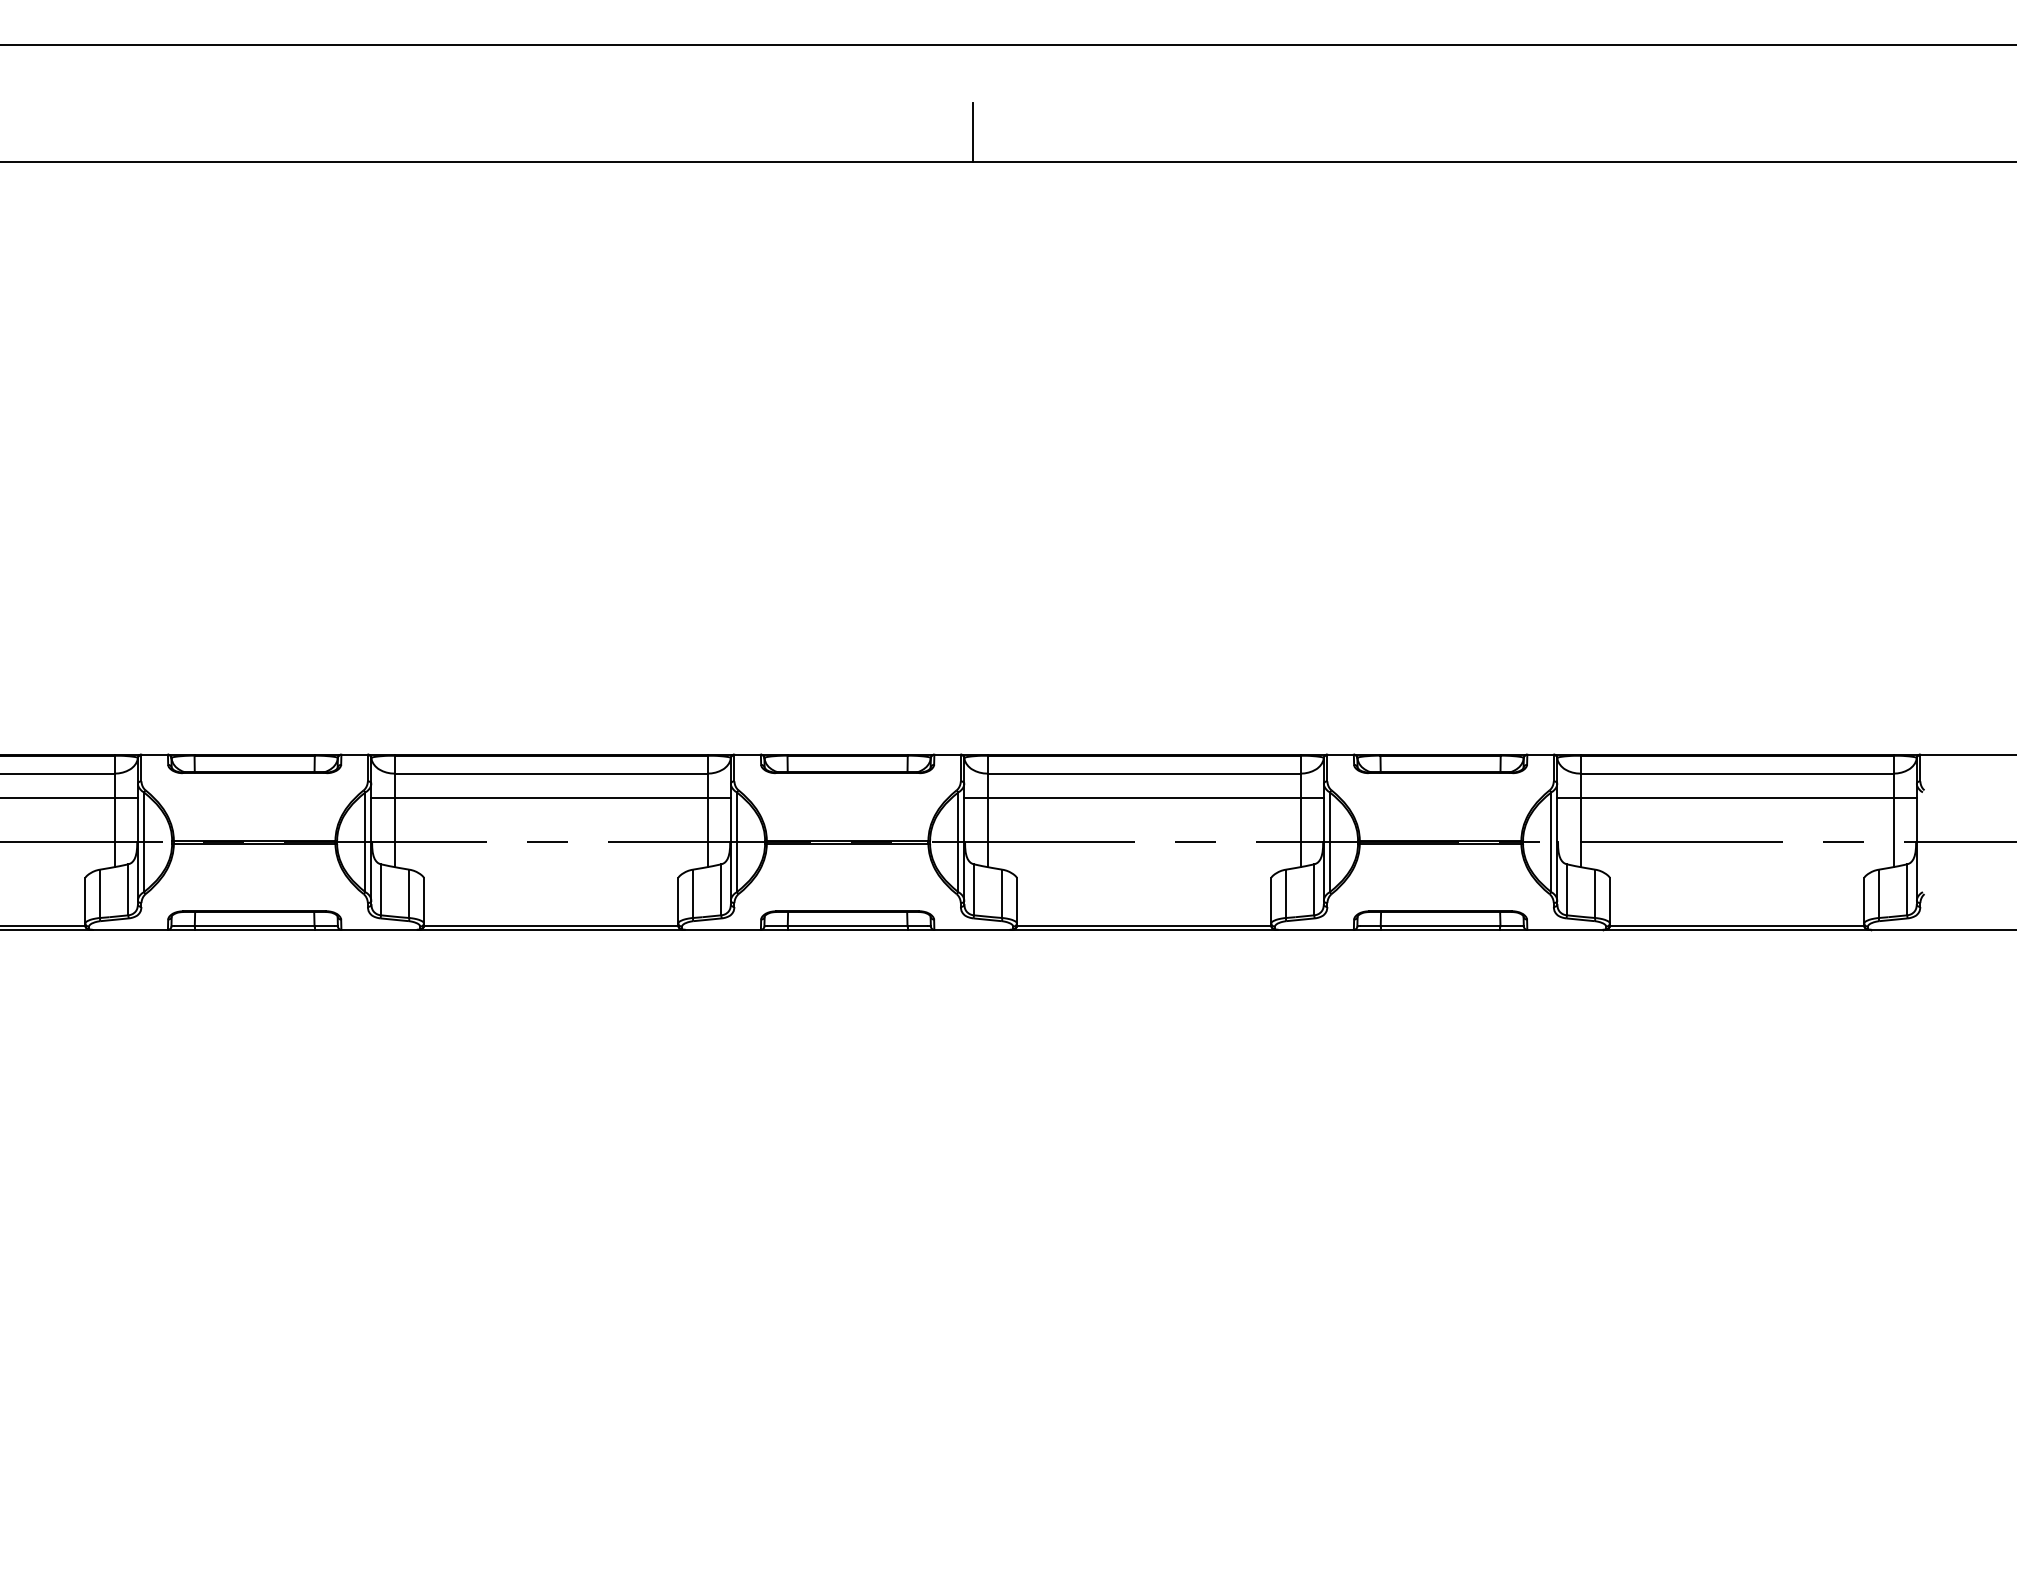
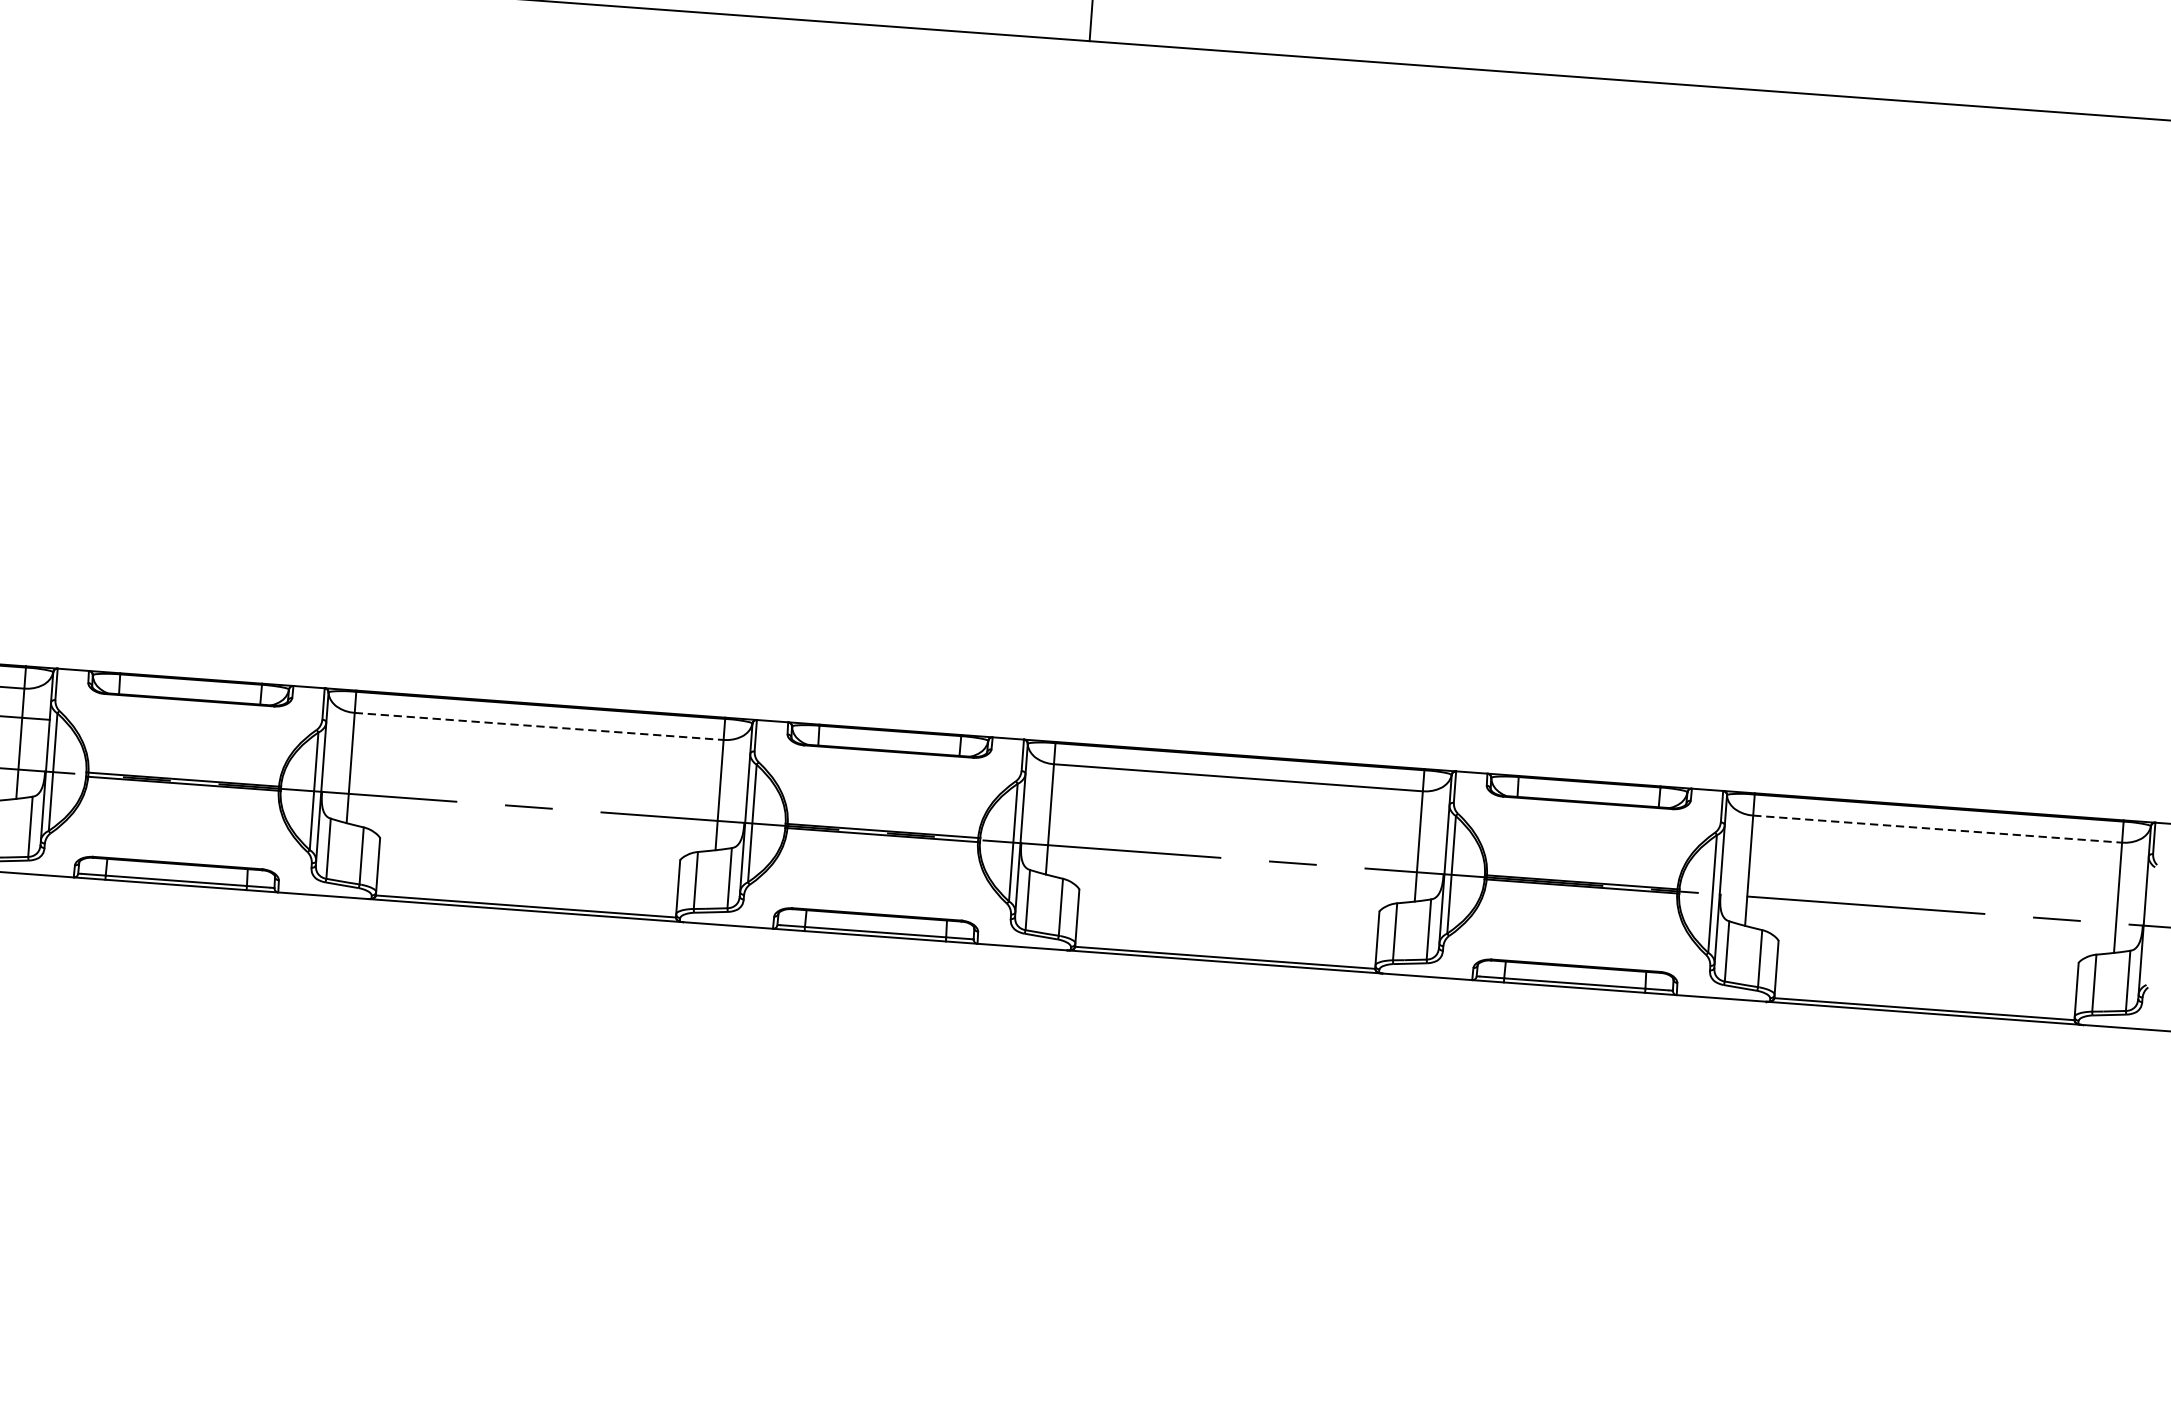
line: (551, 773) -> (539, 726), solid -> dashed
line: (1737, 773) -> (1938, 829), solid -> dashed
line: (550, 798) -> (536, 755), removed
line: (1143, 798) -> (1235, 807), removed
line: (1736, 798) -> (1934, 858), removed

